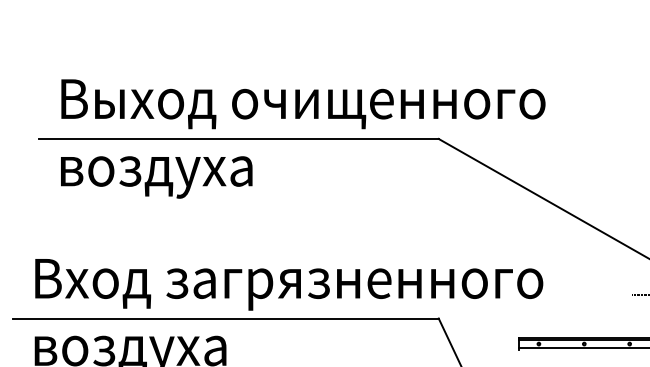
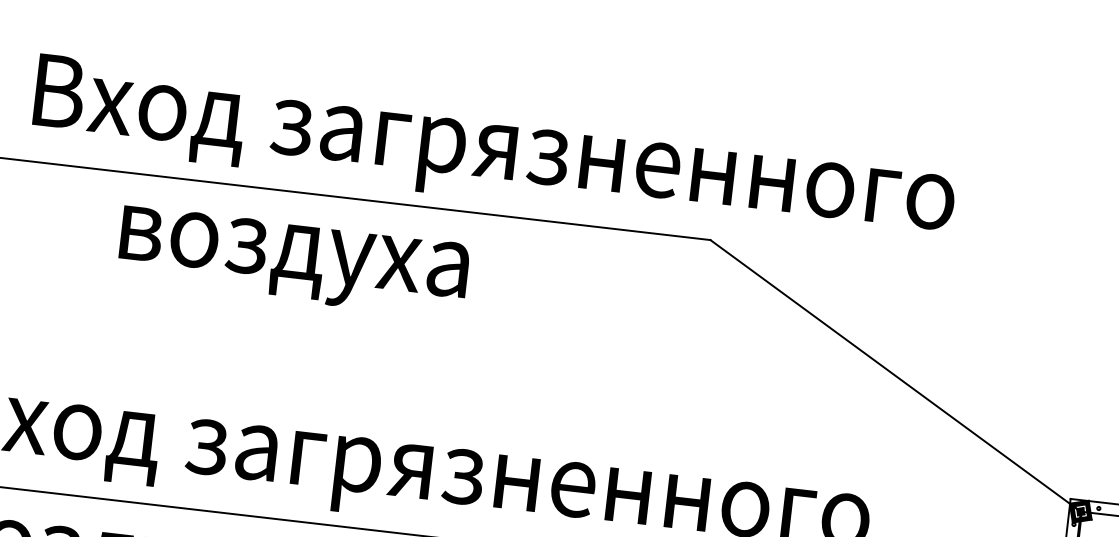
text: (330, 109) -> (520, 164), Выход очищенного -> Вход загрязненного
text: (156, 177) -> (293, 262), moved

